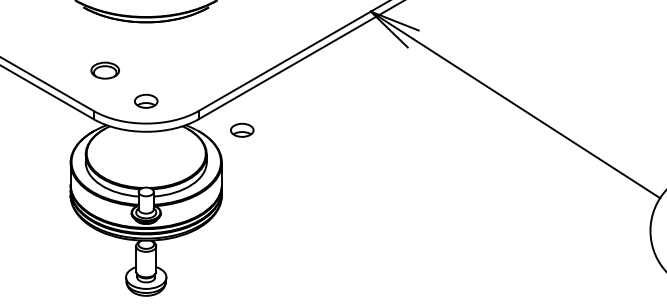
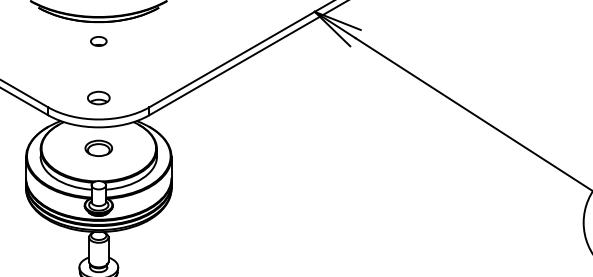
part: (146, 42) -> (99, 41), added
part: (104, 70) -> (98, 148), moved
part: (242, 129) -> (191, 125), removed

